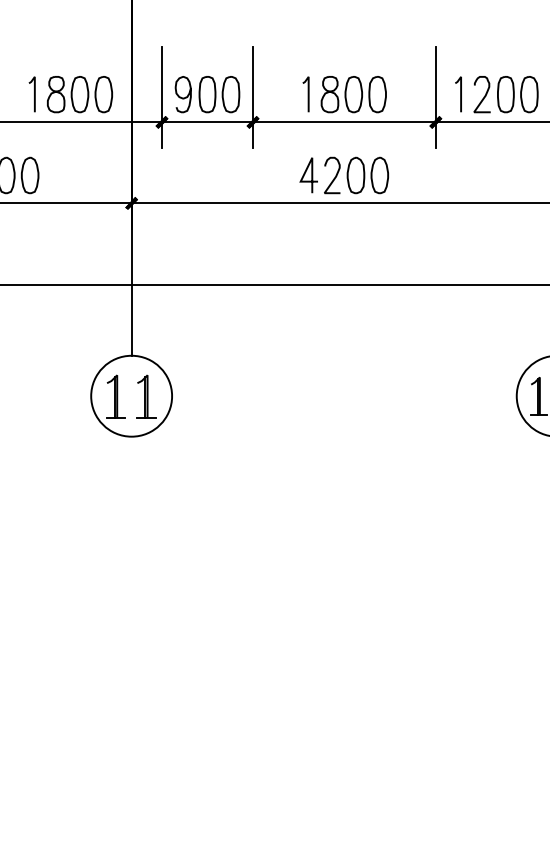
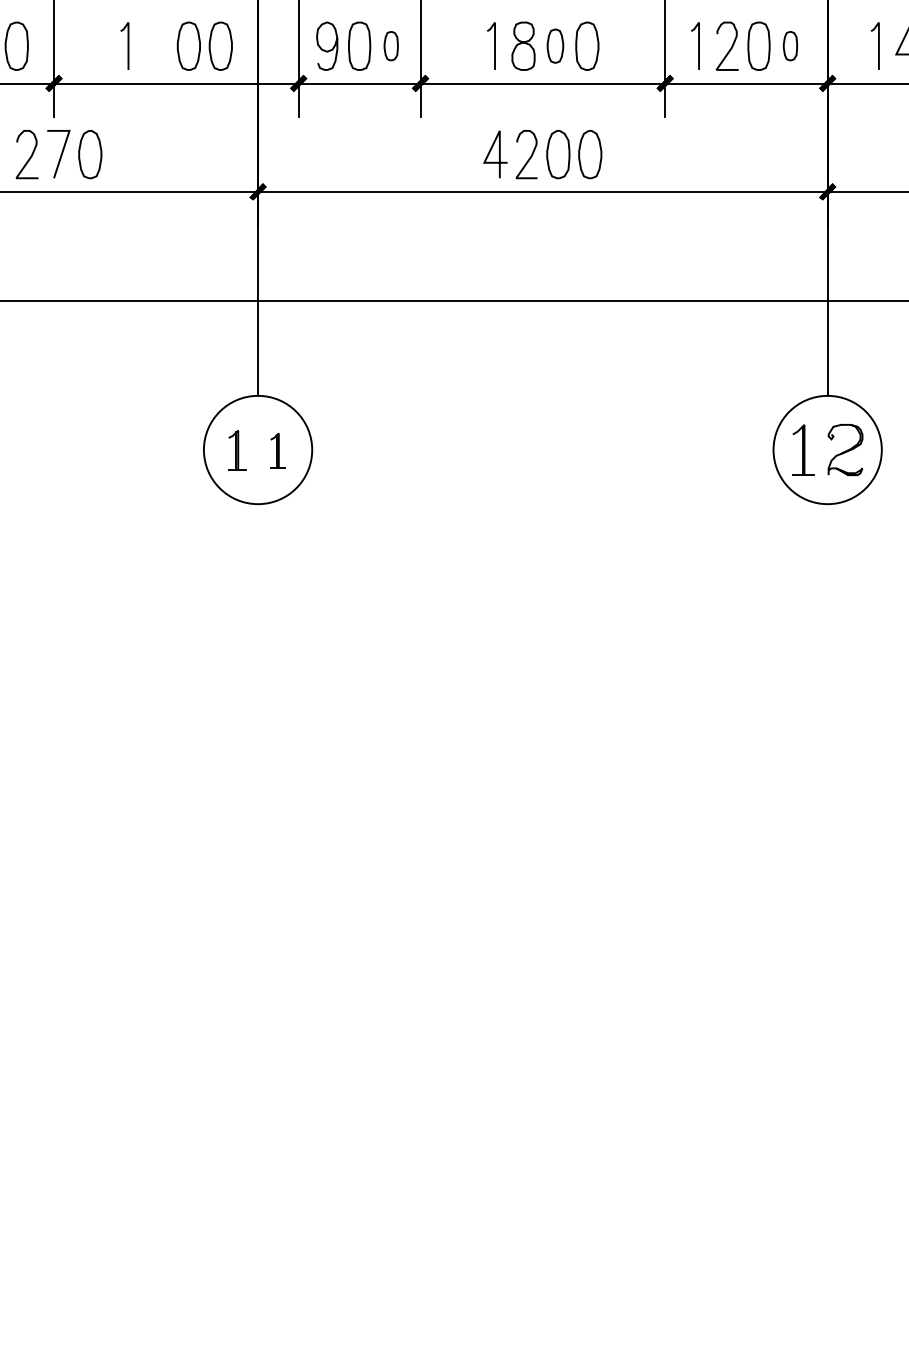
part: (55, 94) -> (156, 45), removed
part: (231, 94) -> (391, 45), size x0.6
part: (353, 94) -> (555, 45), size x0.7
part: (529, 94) -> (790, 45), size x0.6
part: (30, 175) -> (122, 154), removed
part: (115, 396) -> (236, 450), size x0.7
part: (146, 396) -> (277, 450), size x0.6

